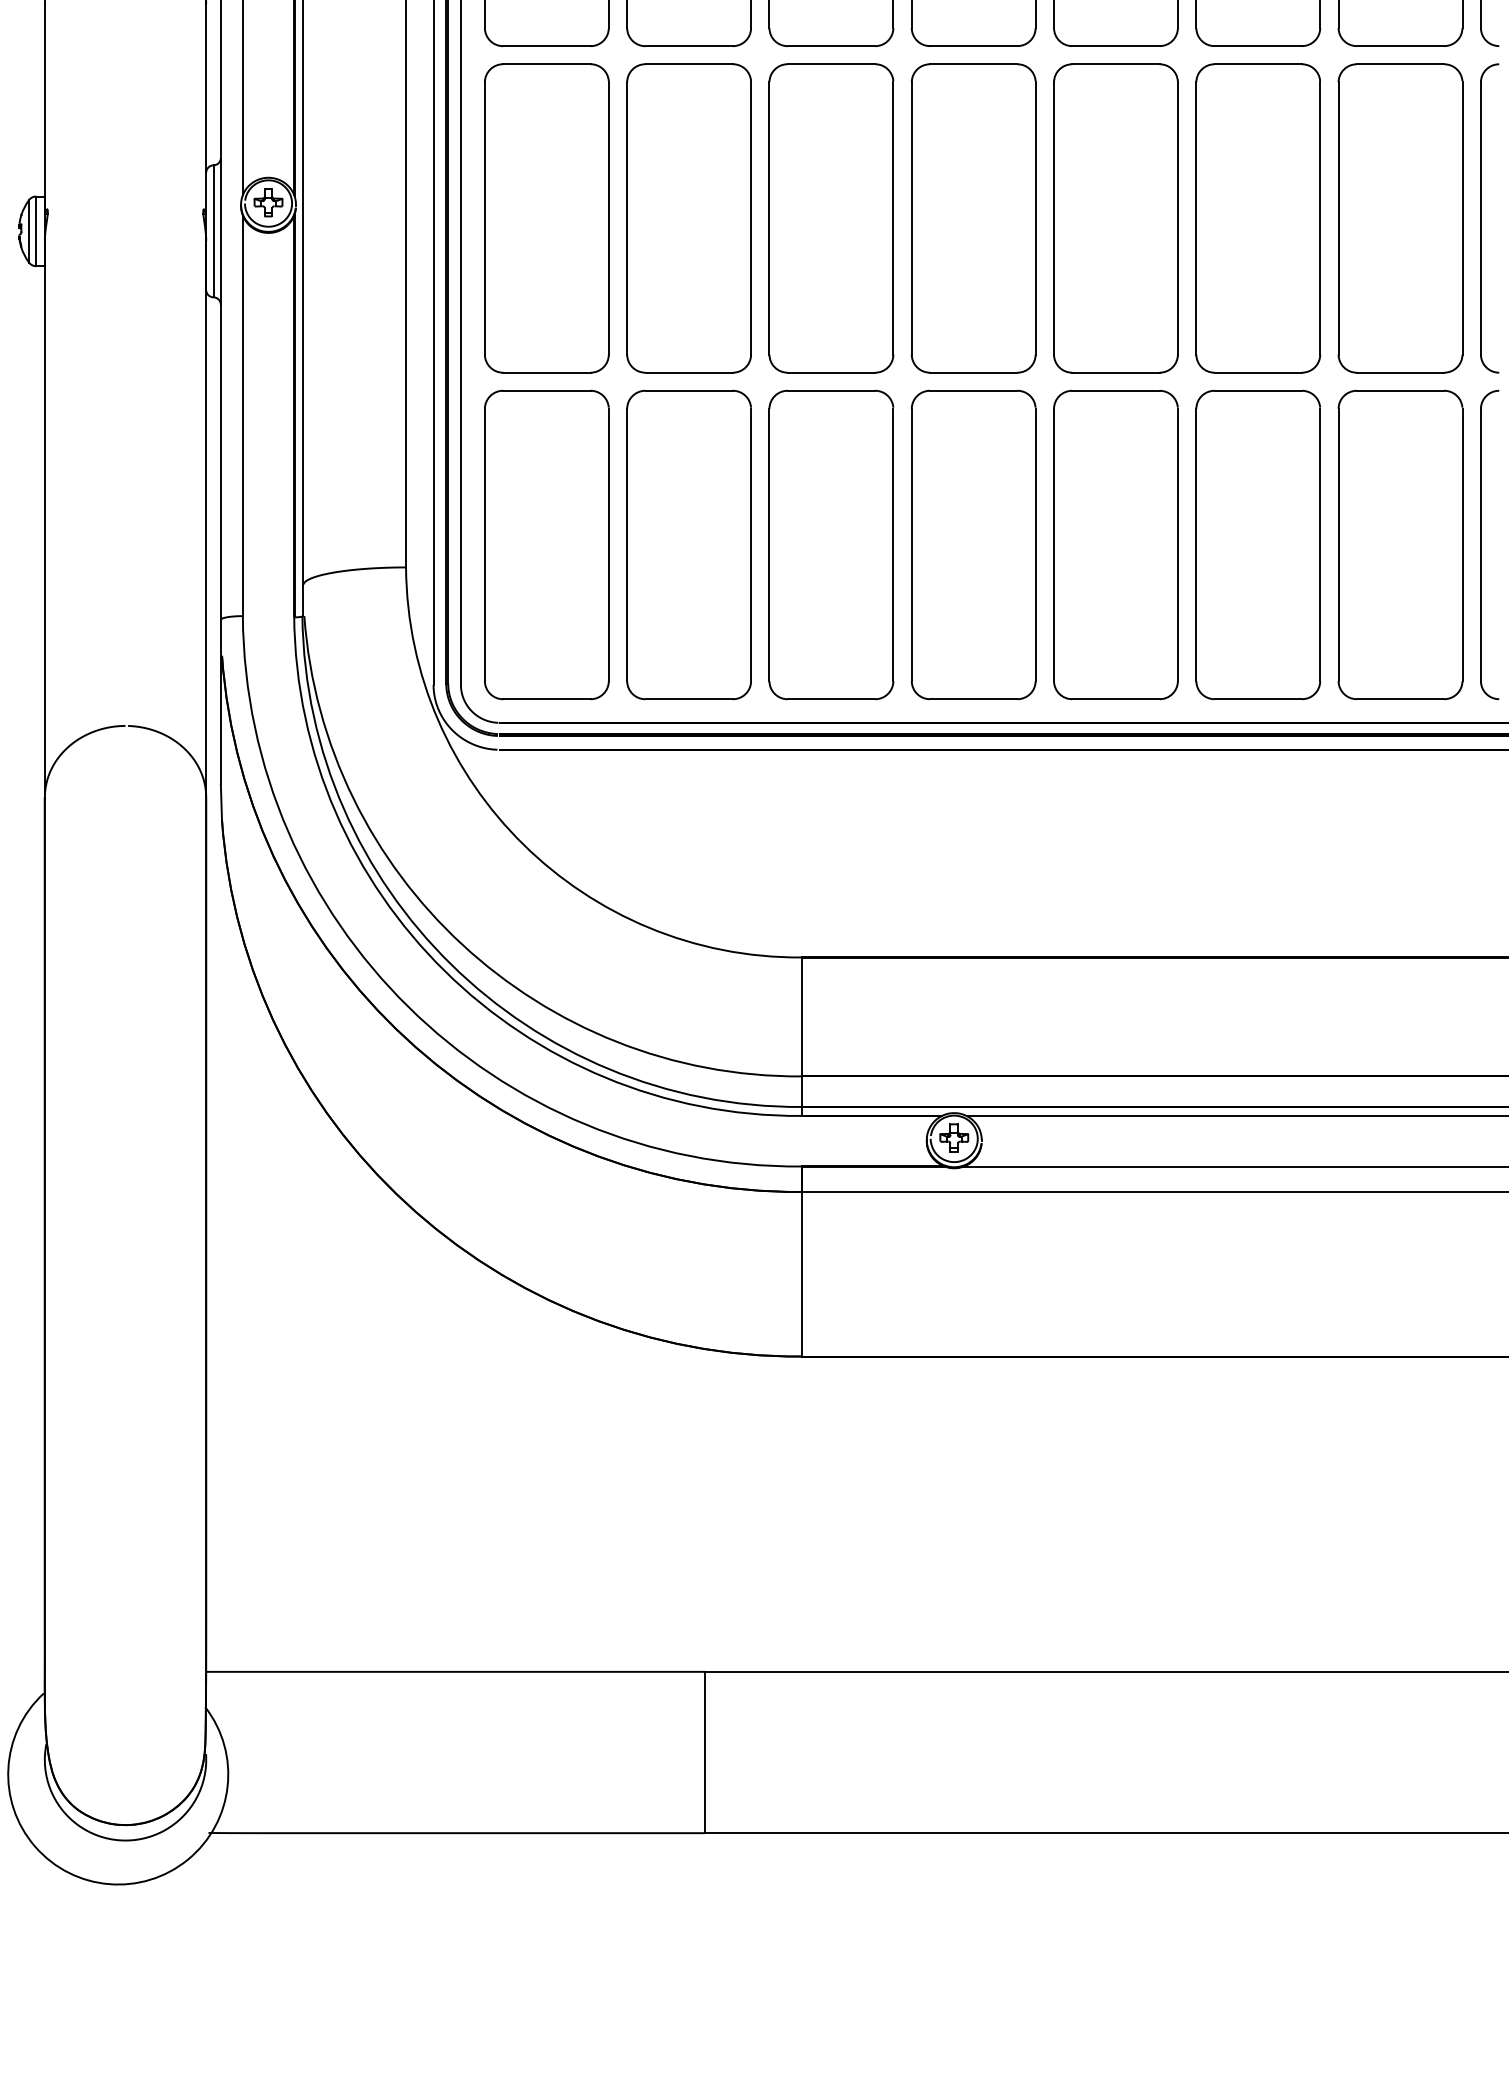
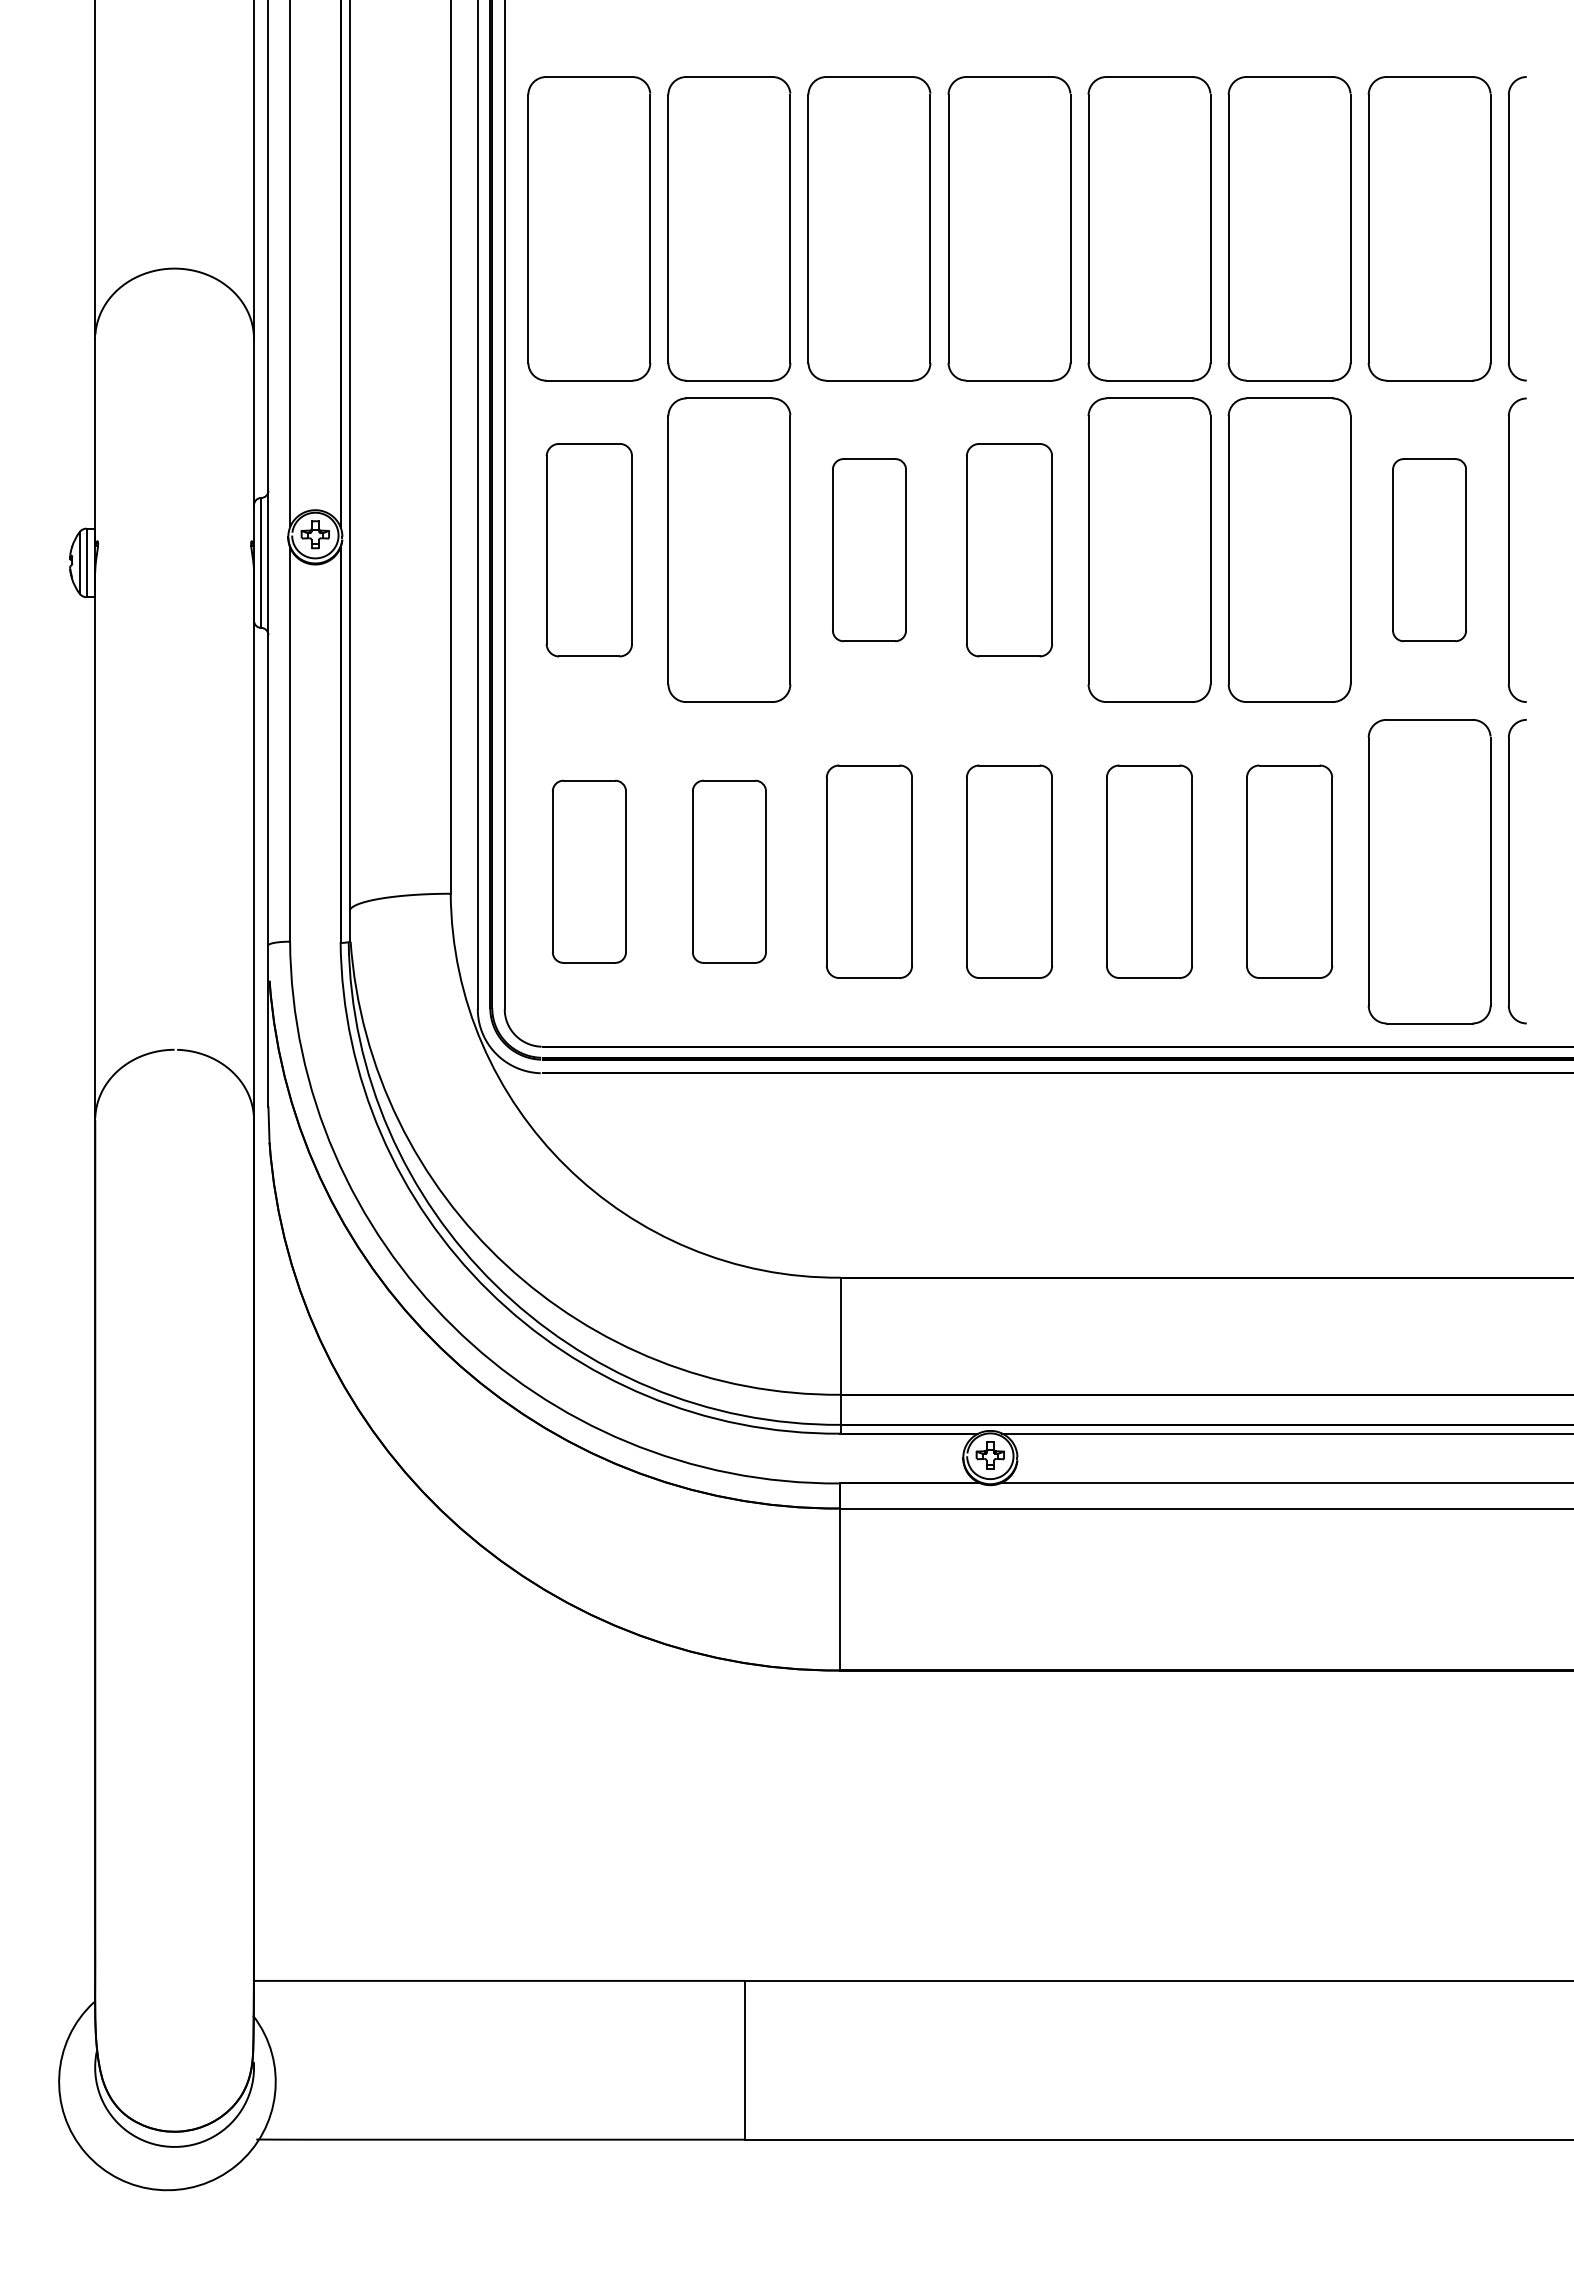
part: (547, 217) -> (589, 549), size x0.7
part: (831, 217) -> (869, 549), size x0.6
part: (973, 217) -> (1009, 549), size x0.7
part: (1400, 217) -> (1429, 549), size x0.6
part: (547, 544) -> (589, 871), size x0.6
part: (689, 544) -> (729, 871), size x0.6
part: (831, 544) -> (869, 871), size x0.7
part: (973, 544) -> (1009, 871), size x0.7
part: (1115, 544) -> (1149, 871), size x0.7
part: (1258, 544) -> (1289, 871), size x0.7

